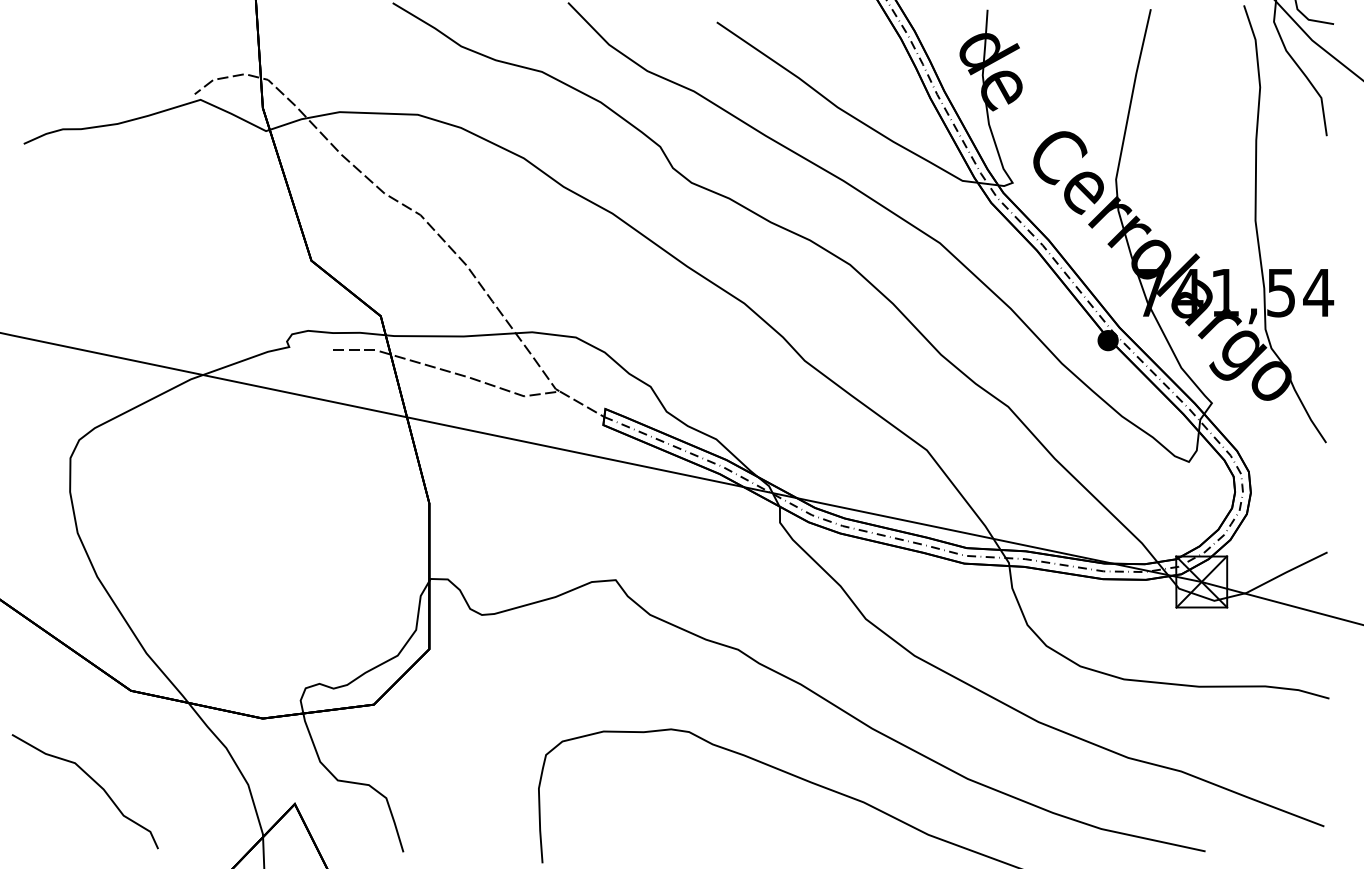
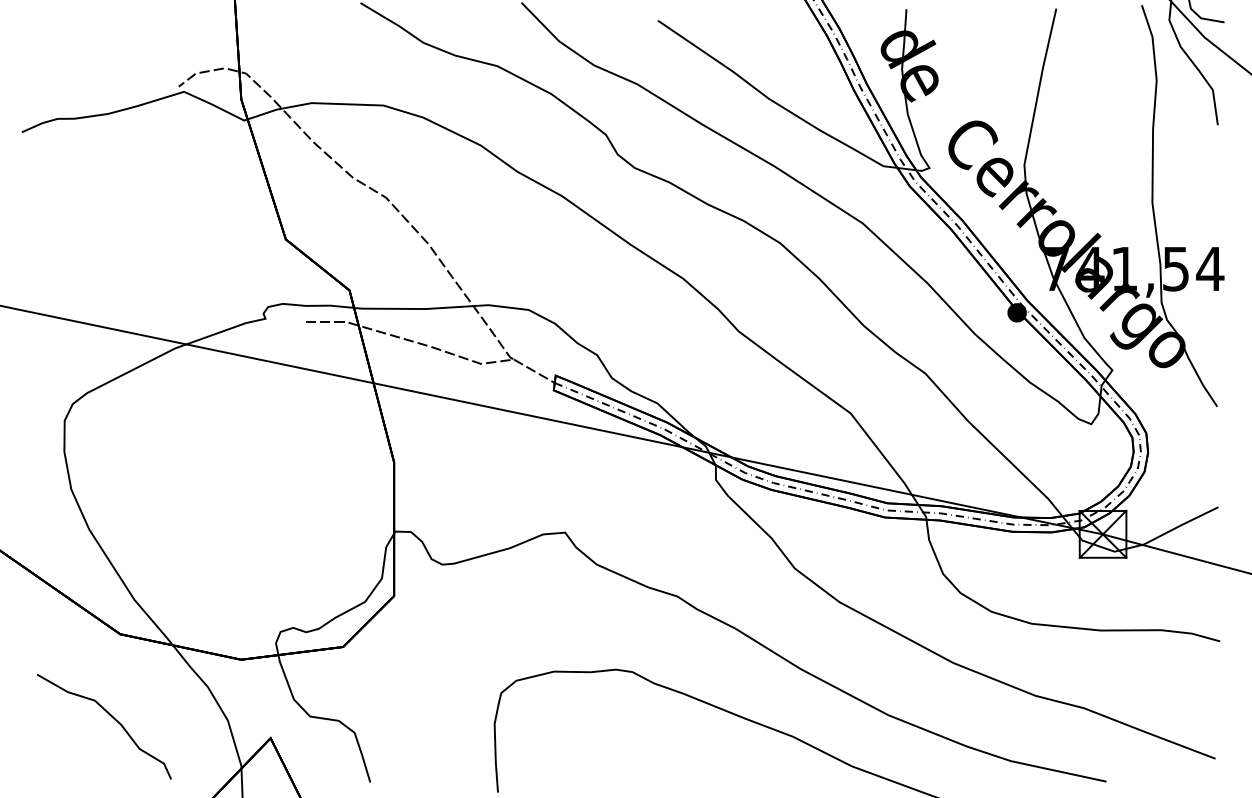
curve: (93, 781) -> (111, 717), moved

